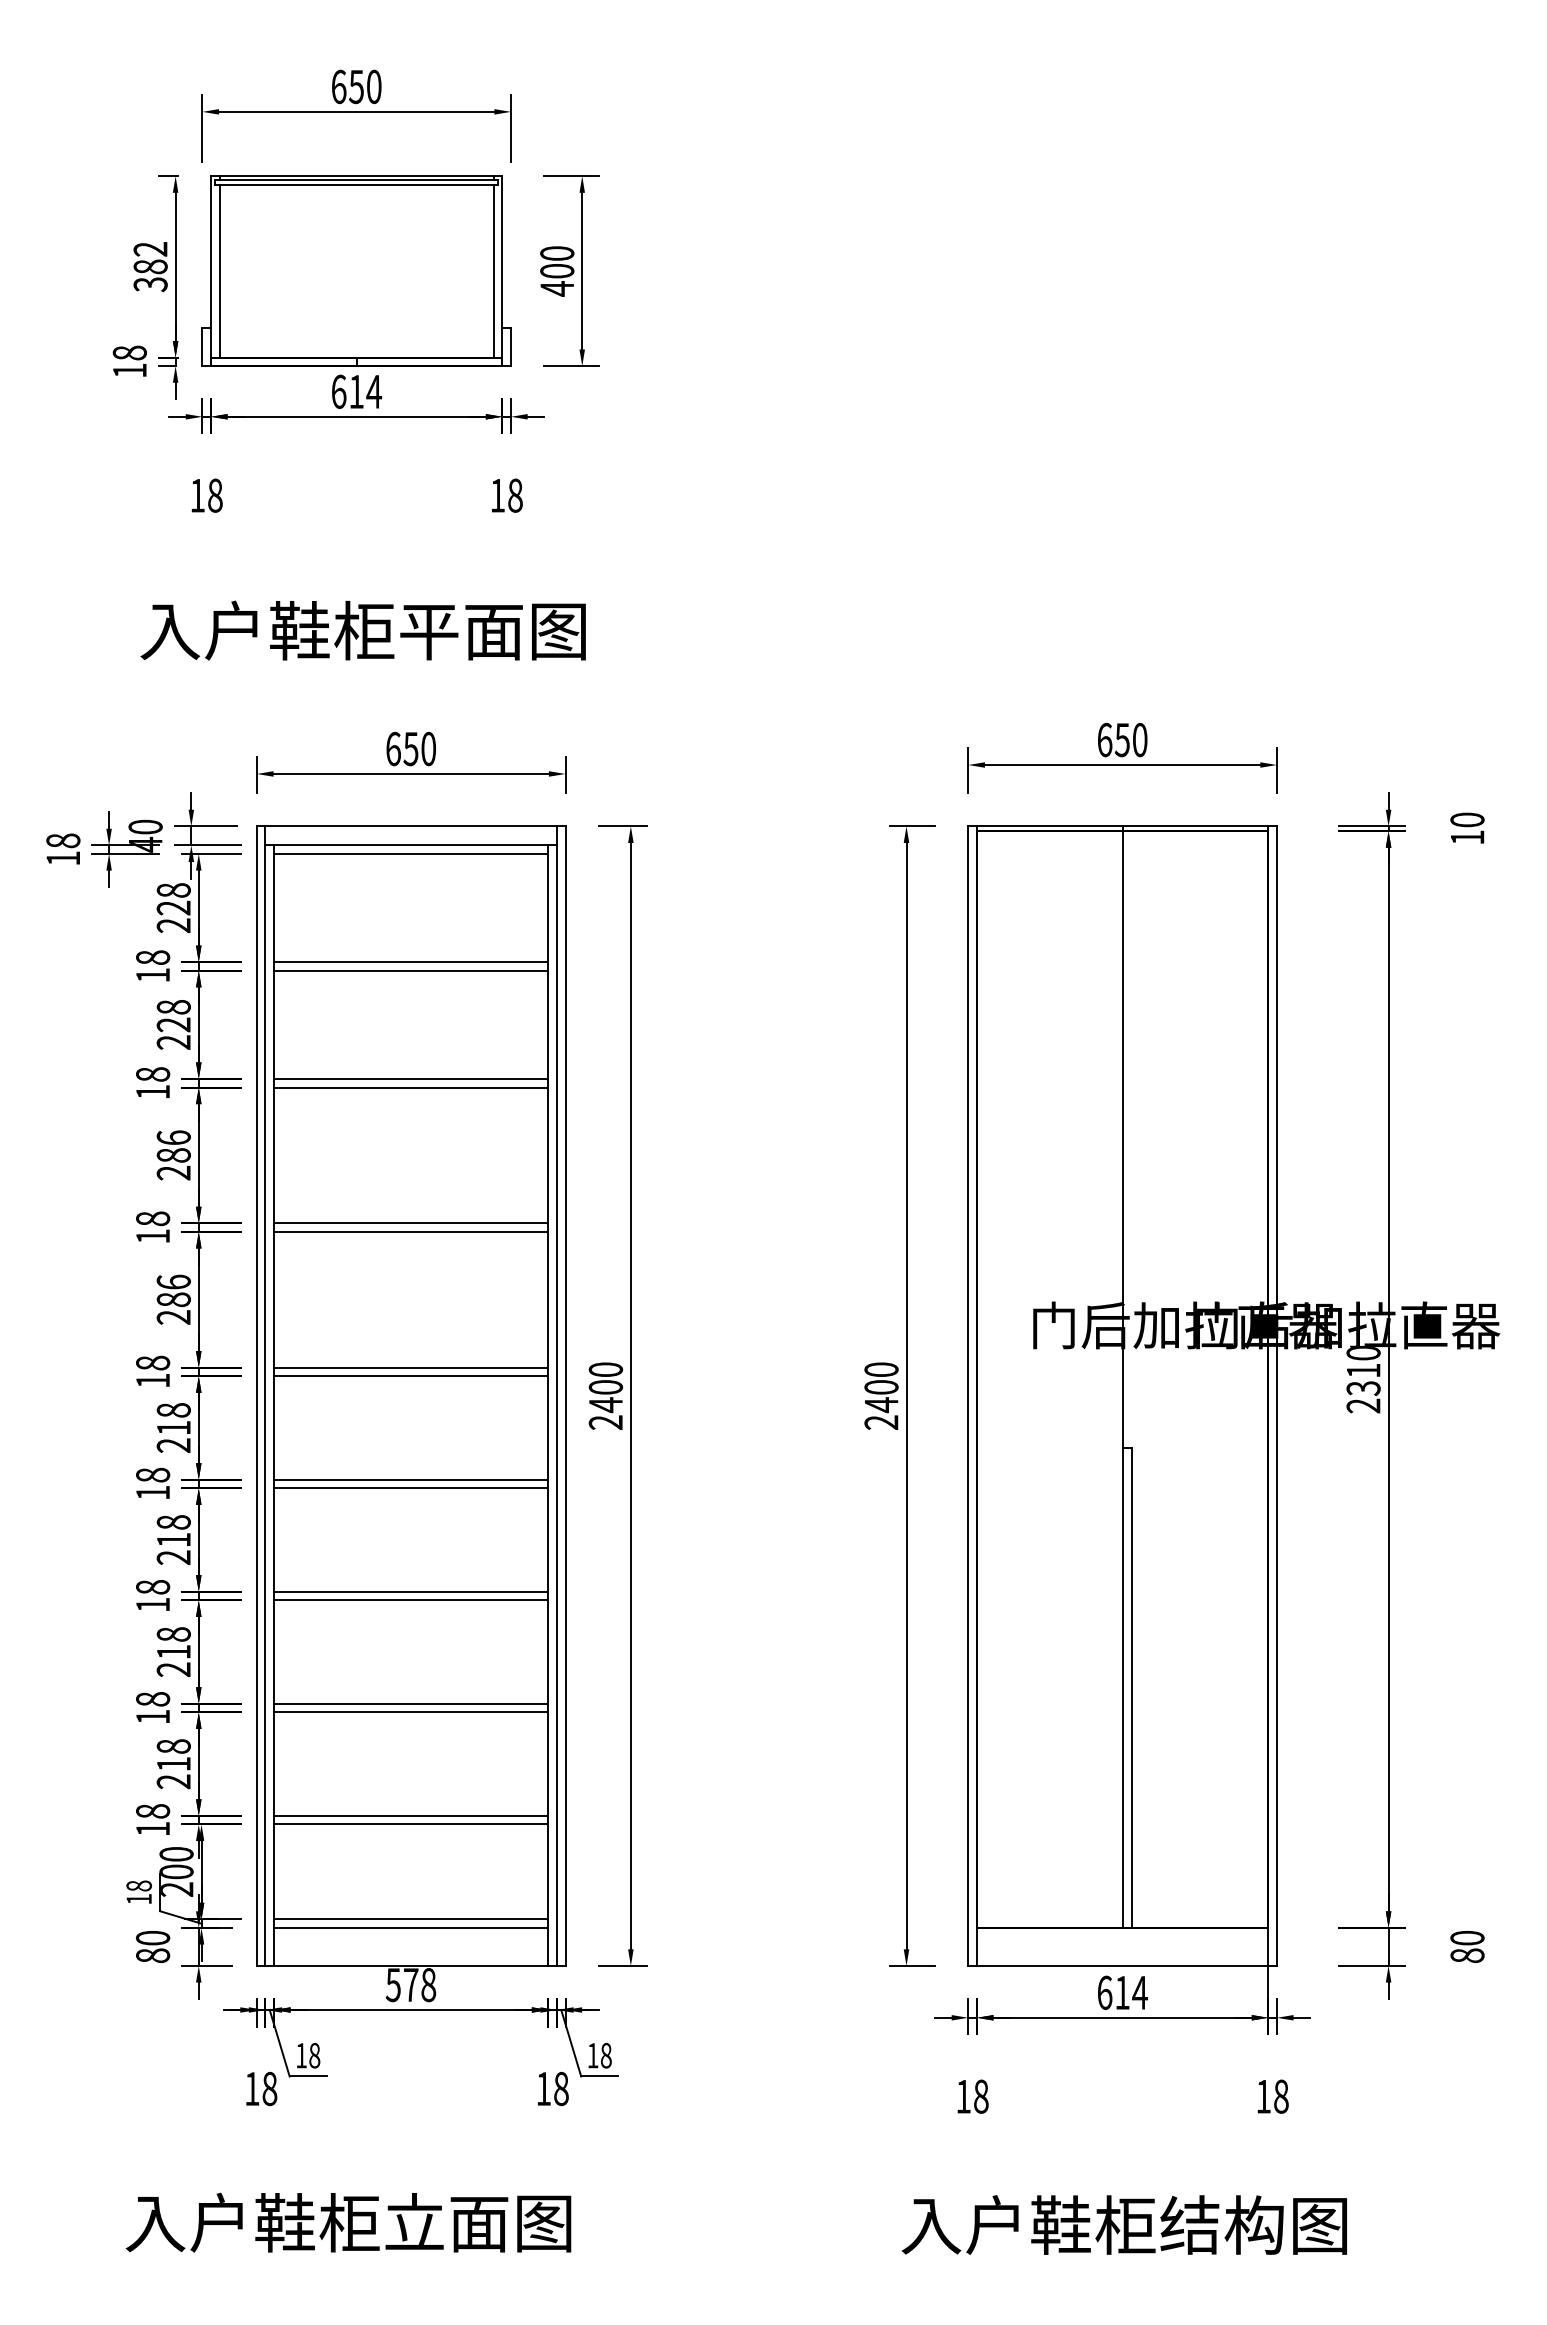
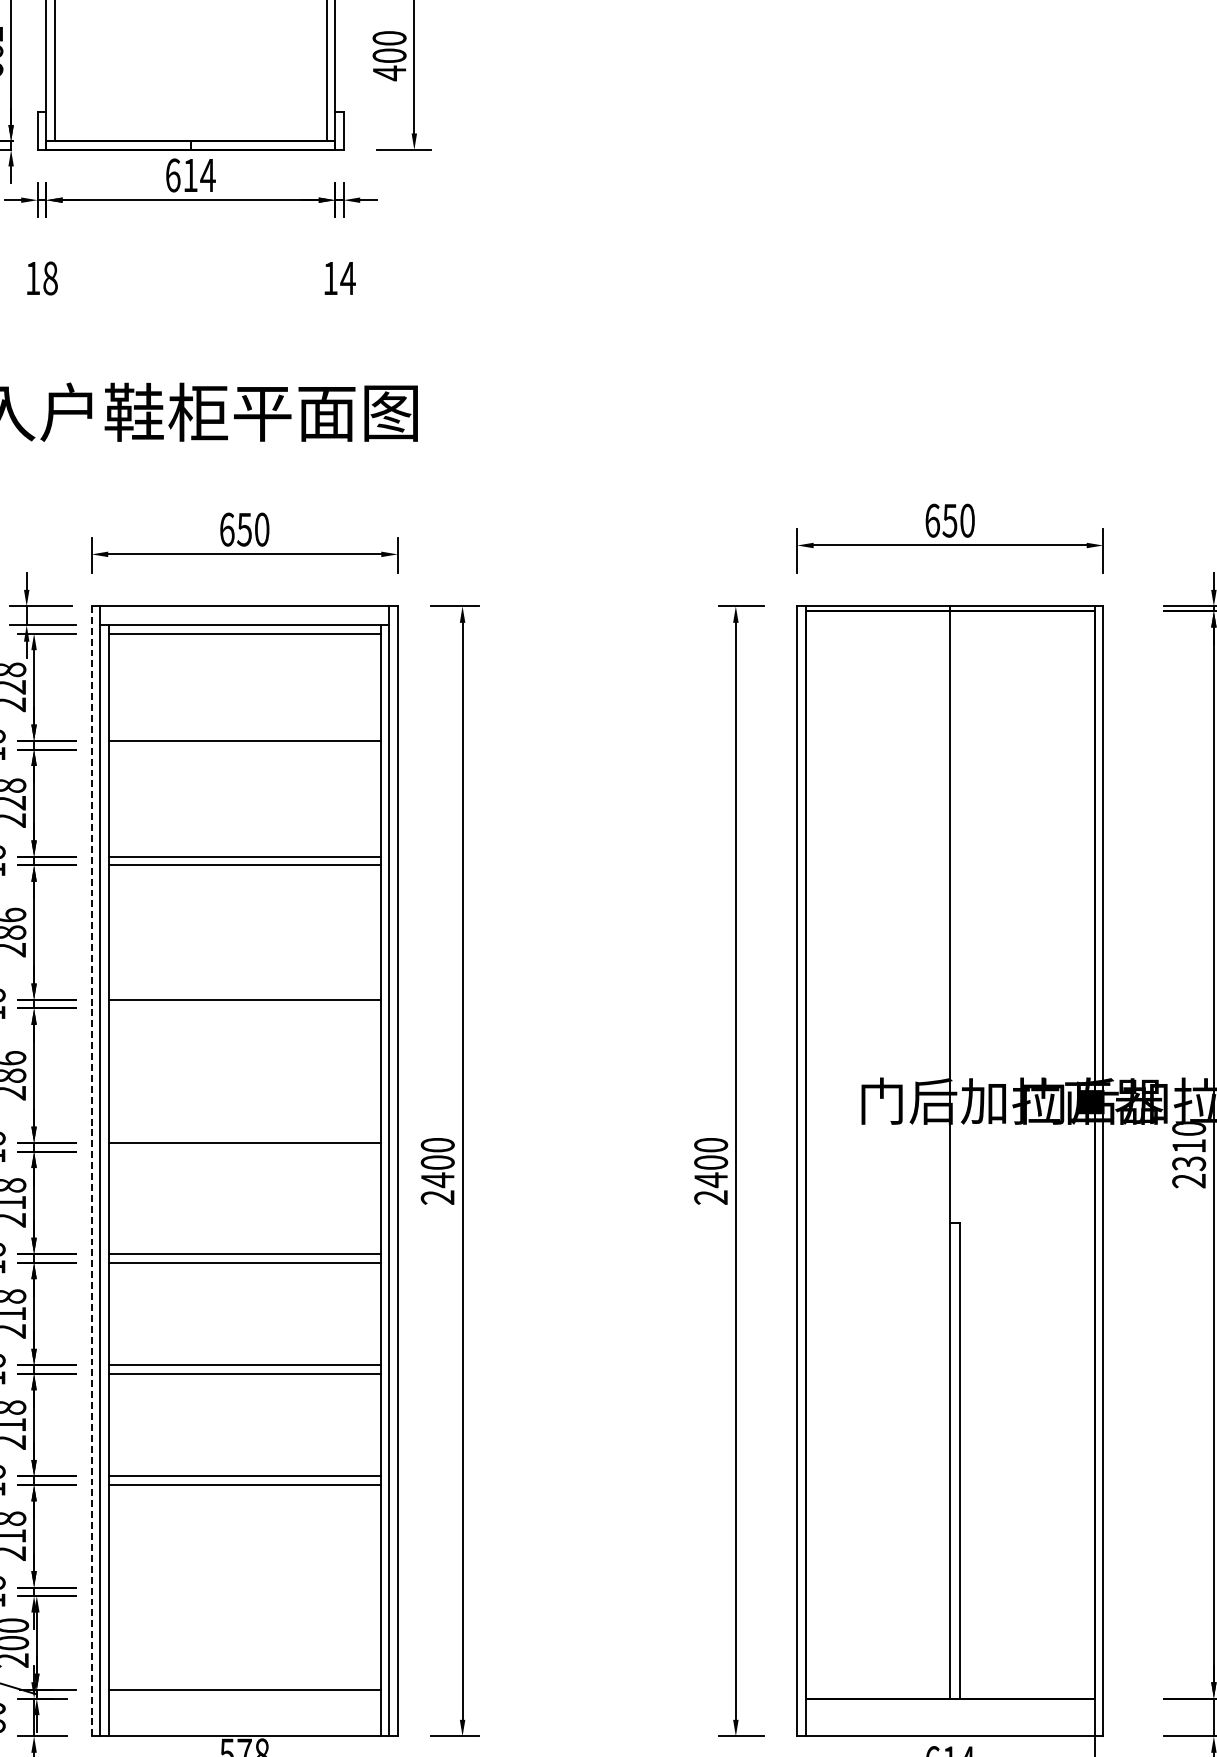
text: (515, 495) -> (348, 278), 18 -> 14
line: (411, 970) -> (245, 749), removed
line: (411, 1231) -> (245, 1008), removed
line: (411, 1376) -> (245, 1151), removed
line: (256, 1396) -> (91, 1171), solid -> dashed
line: (411, 1815) -> (245, 1587), removed
line: (411, 1824) -> (245, 1596), removed
line: (411, 1927) -> (245, 1698), removed

